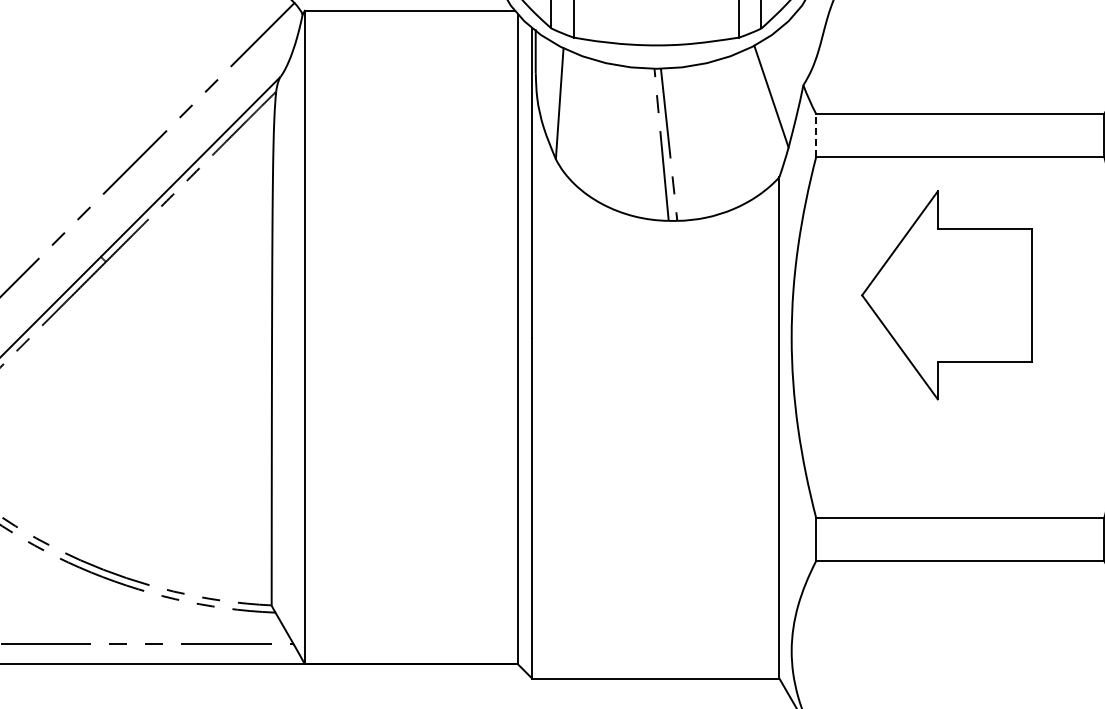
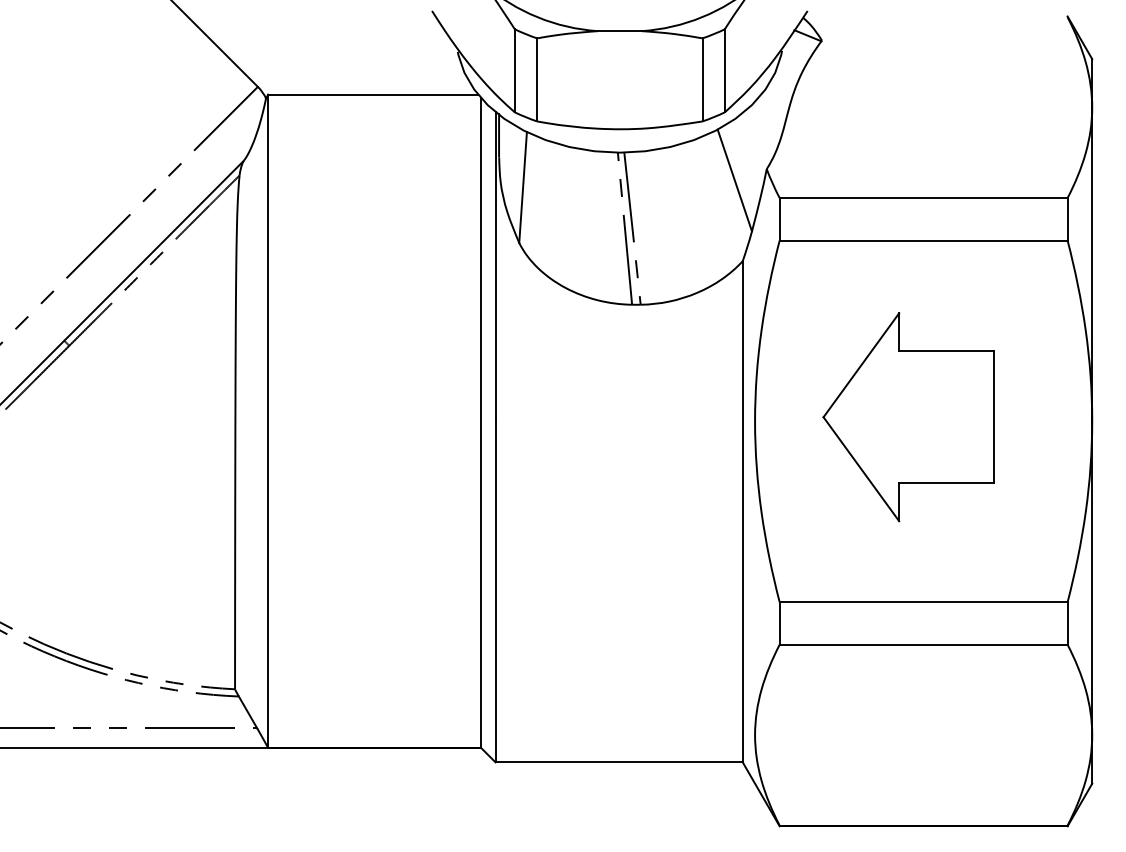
line: (816, 134) -> (779, 218), dashed -> solid
part: (947, 295) -> (908, 417), moved

